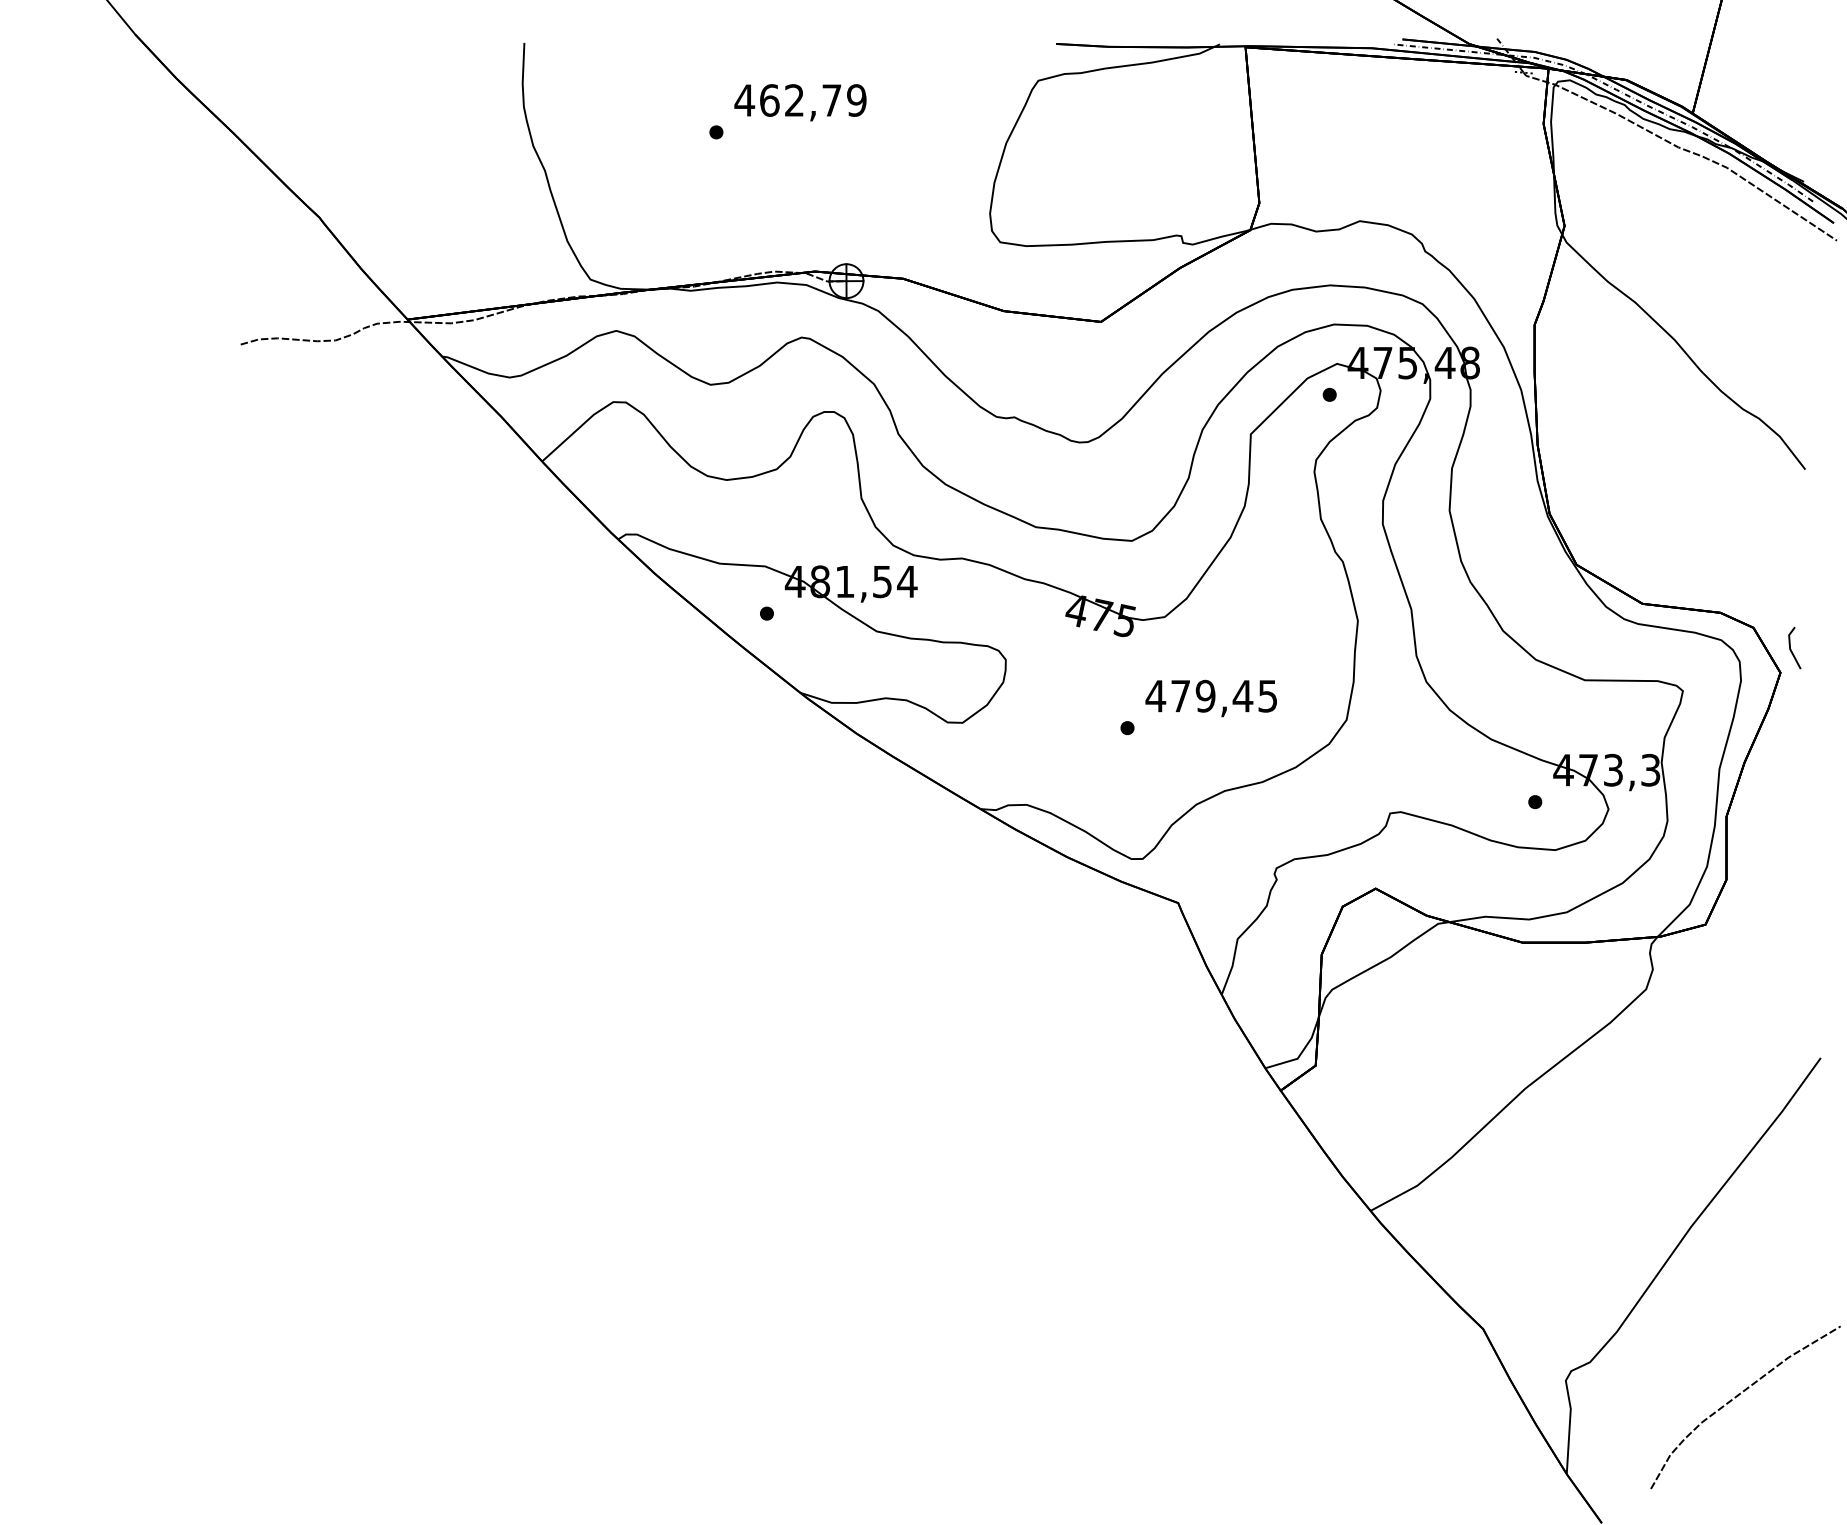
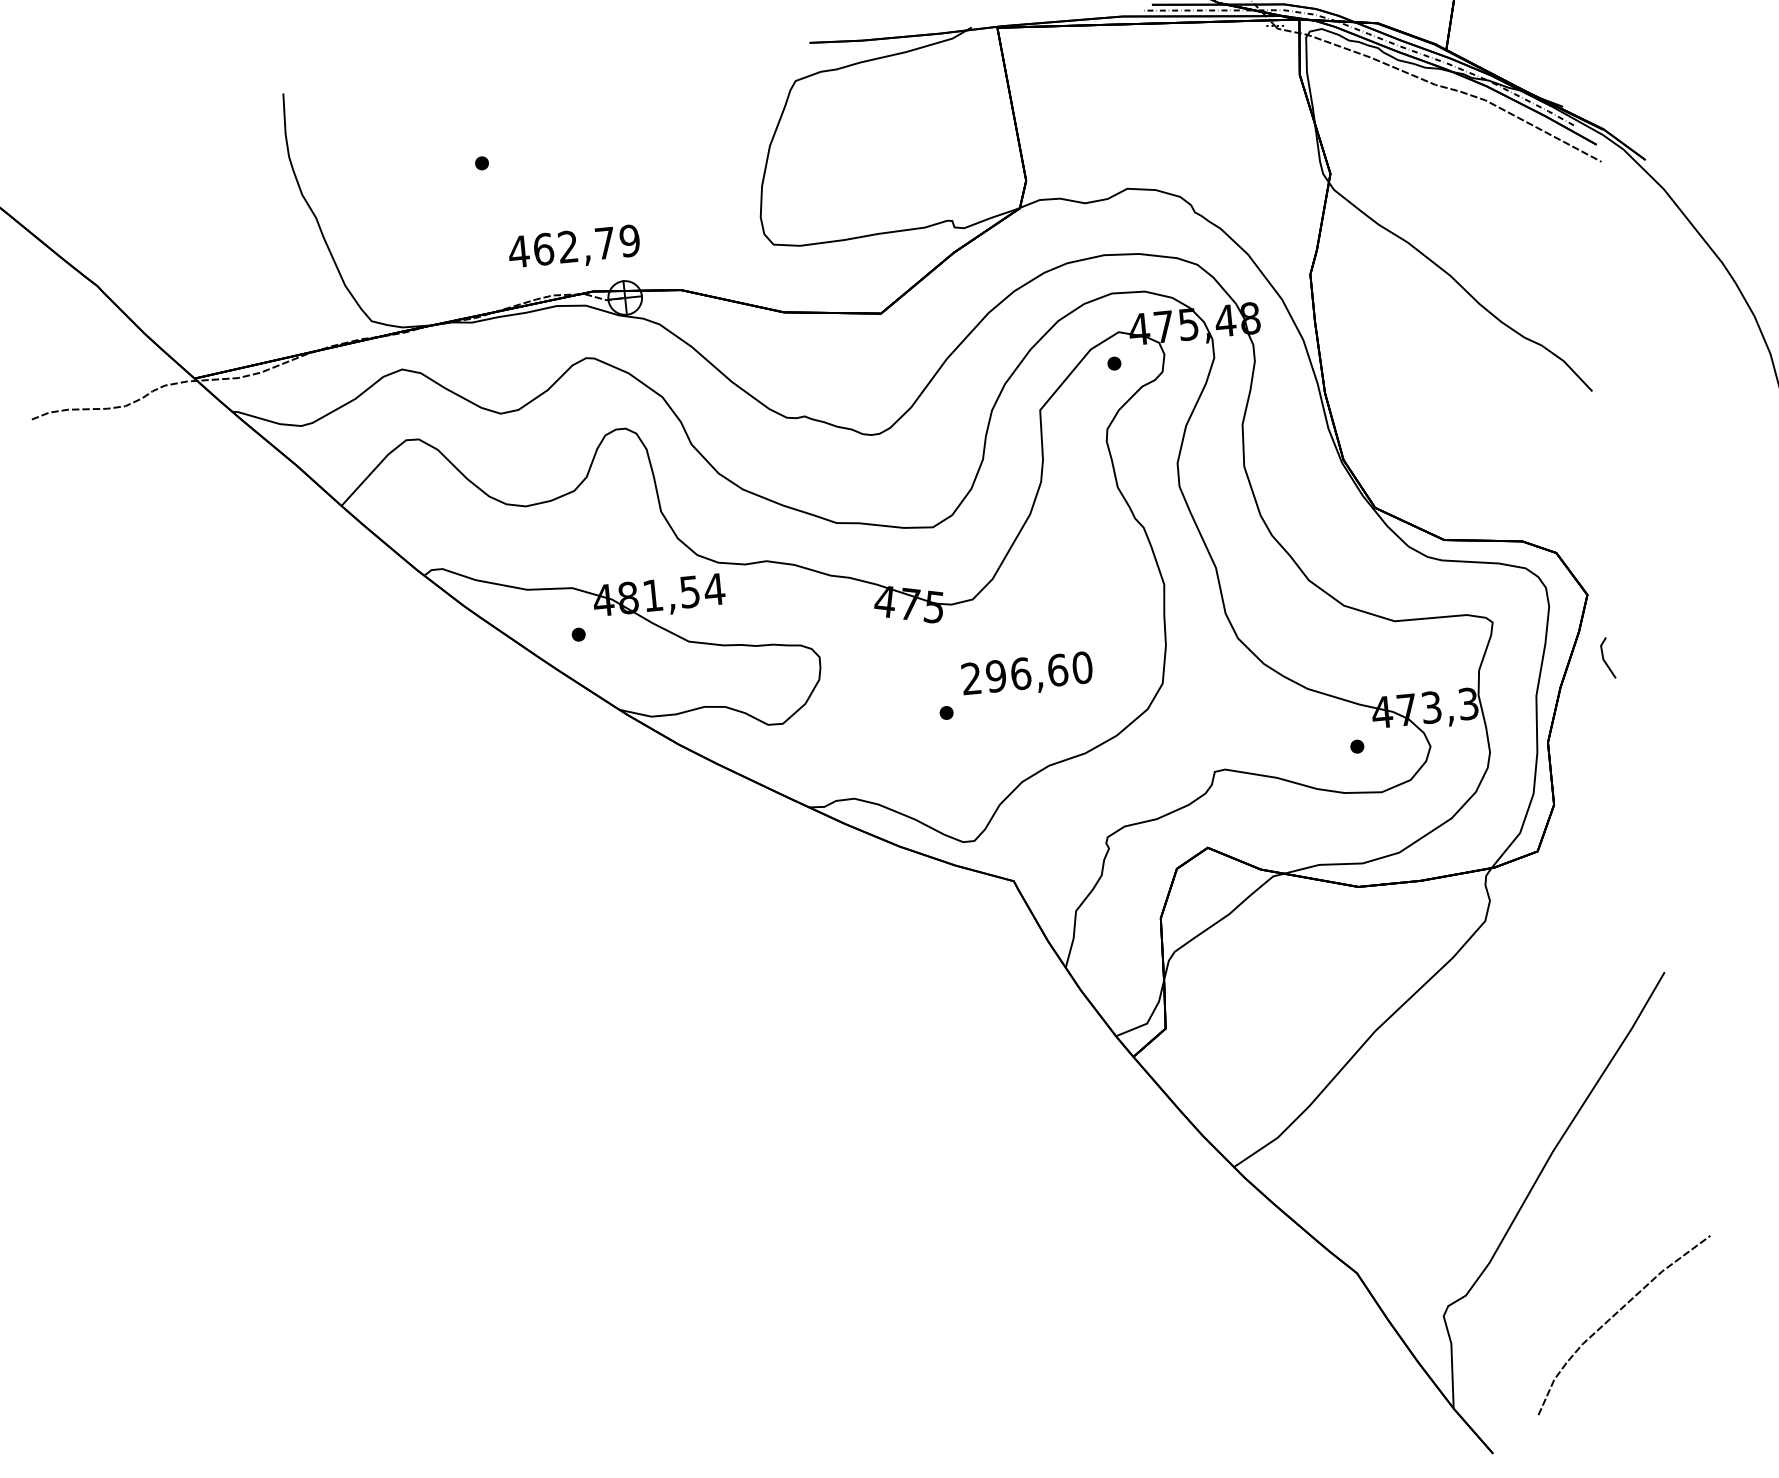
text: (800, 102) -> (574, 248), moved
line: (1791, 649) -> (1604, 659), moved
text: (1211, 695) -> (1026, 672), 479,45 -> 296,60

